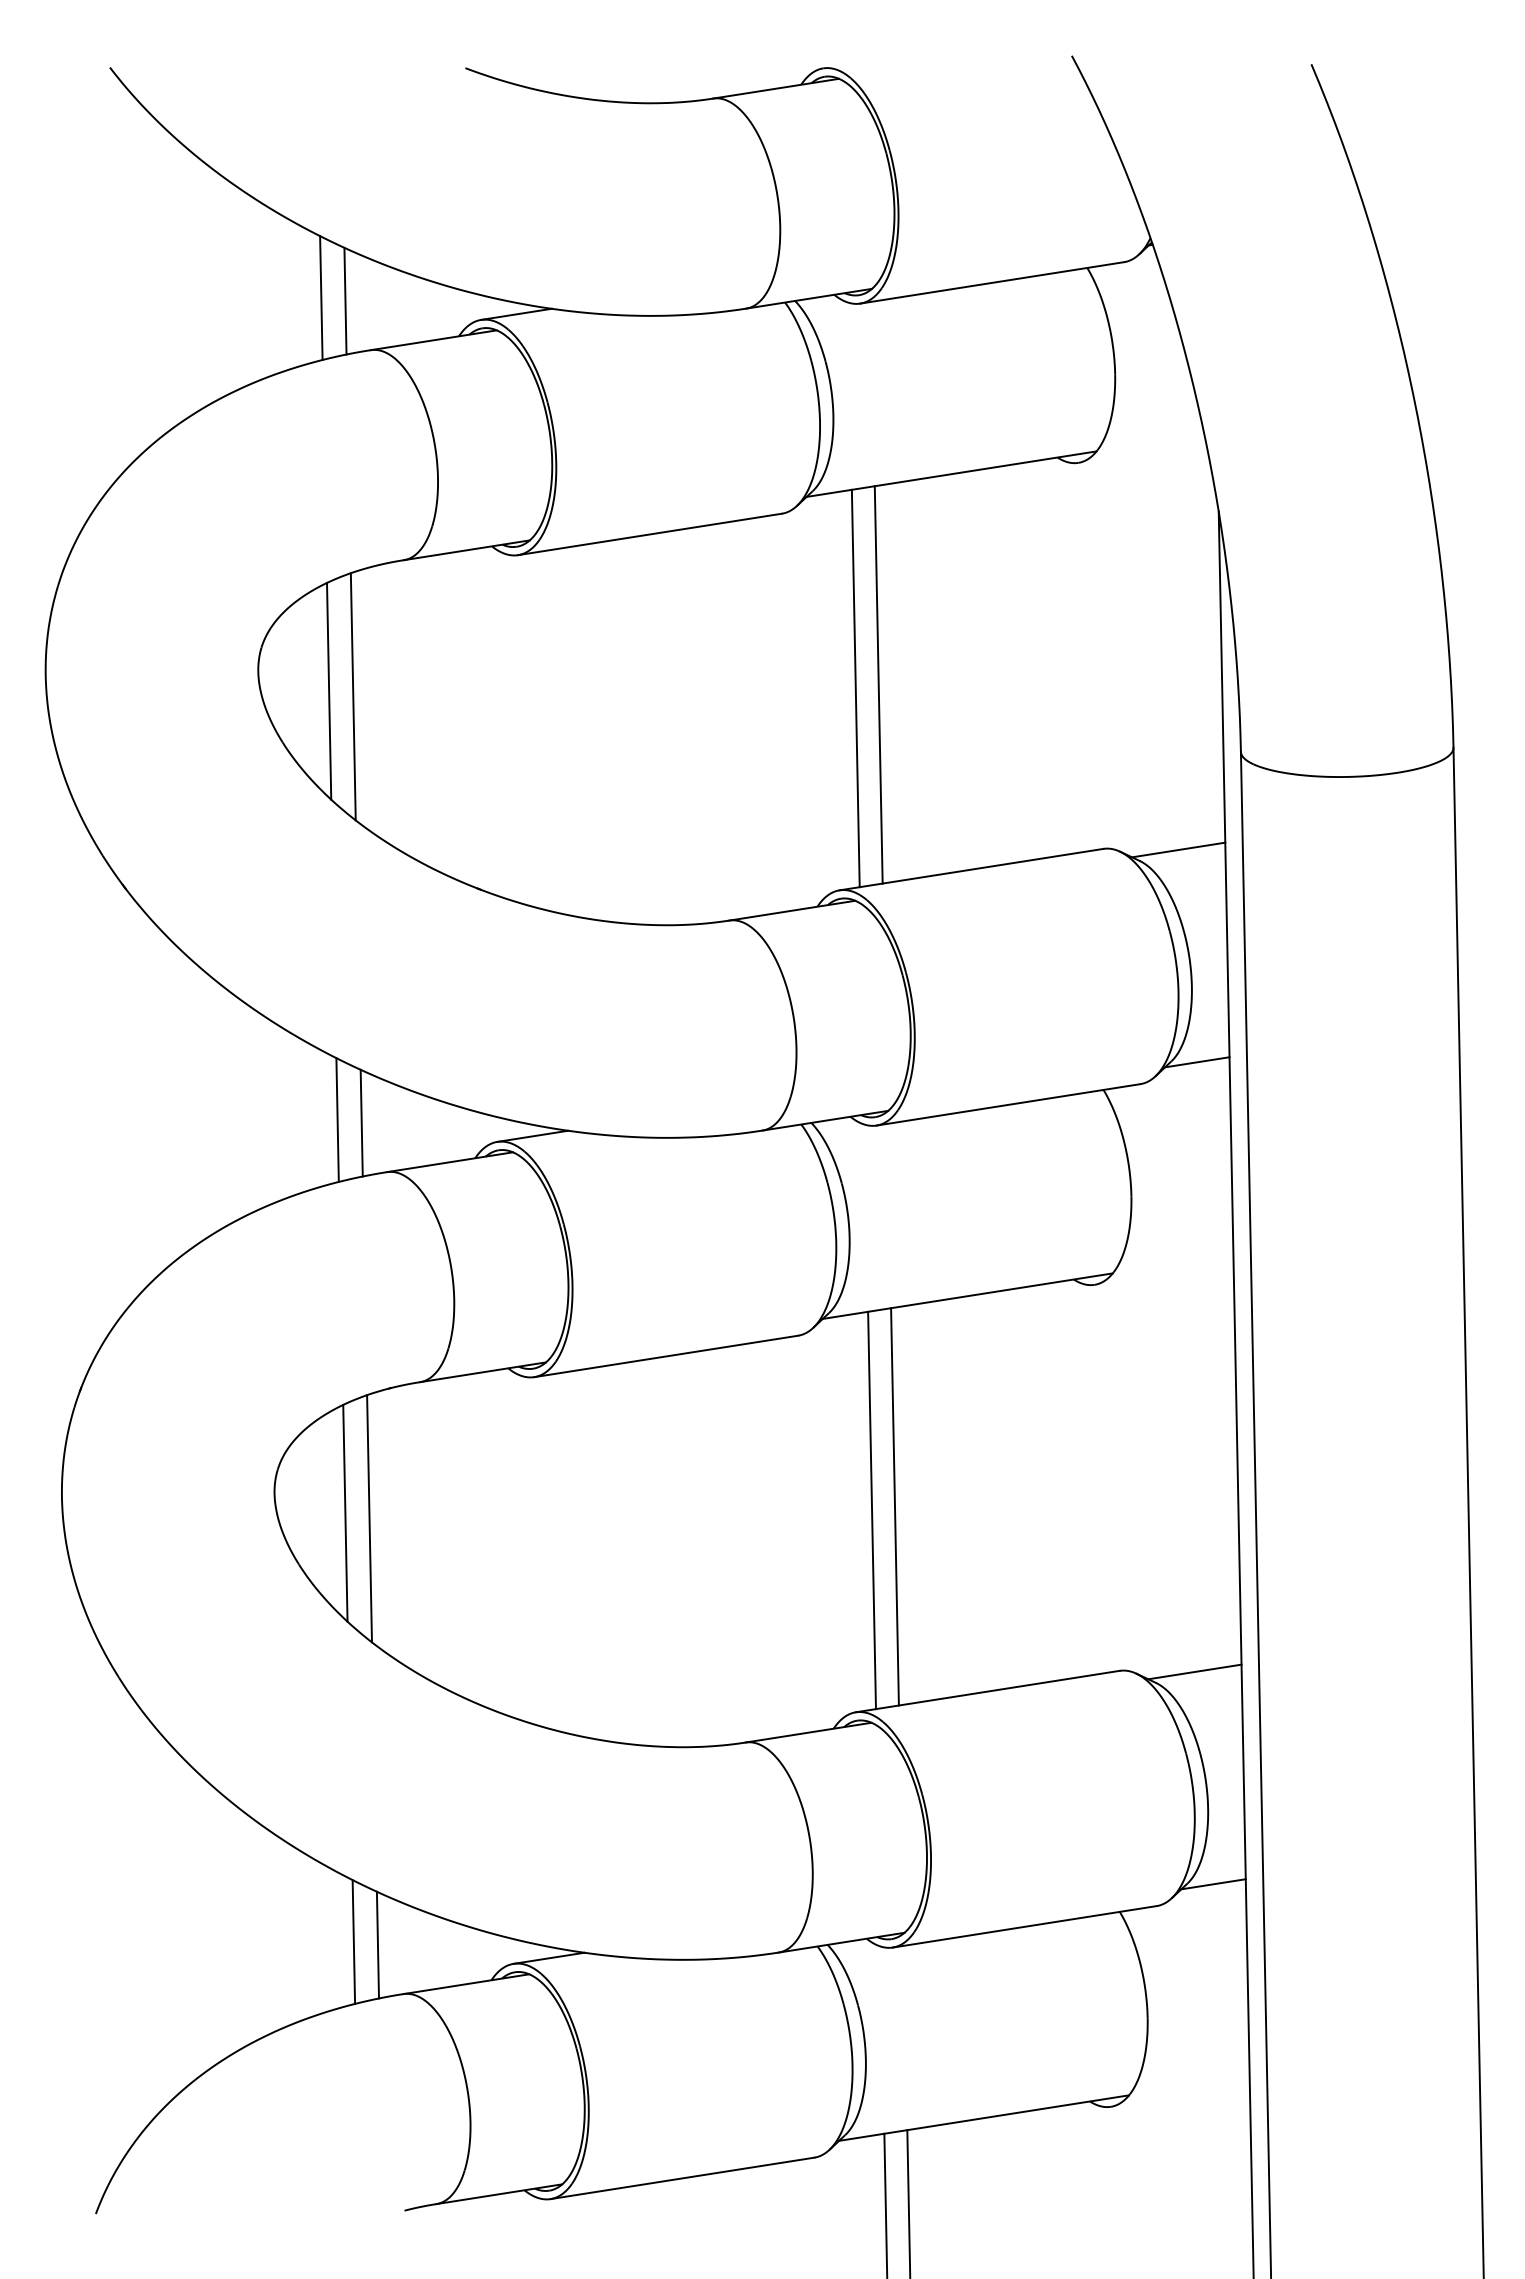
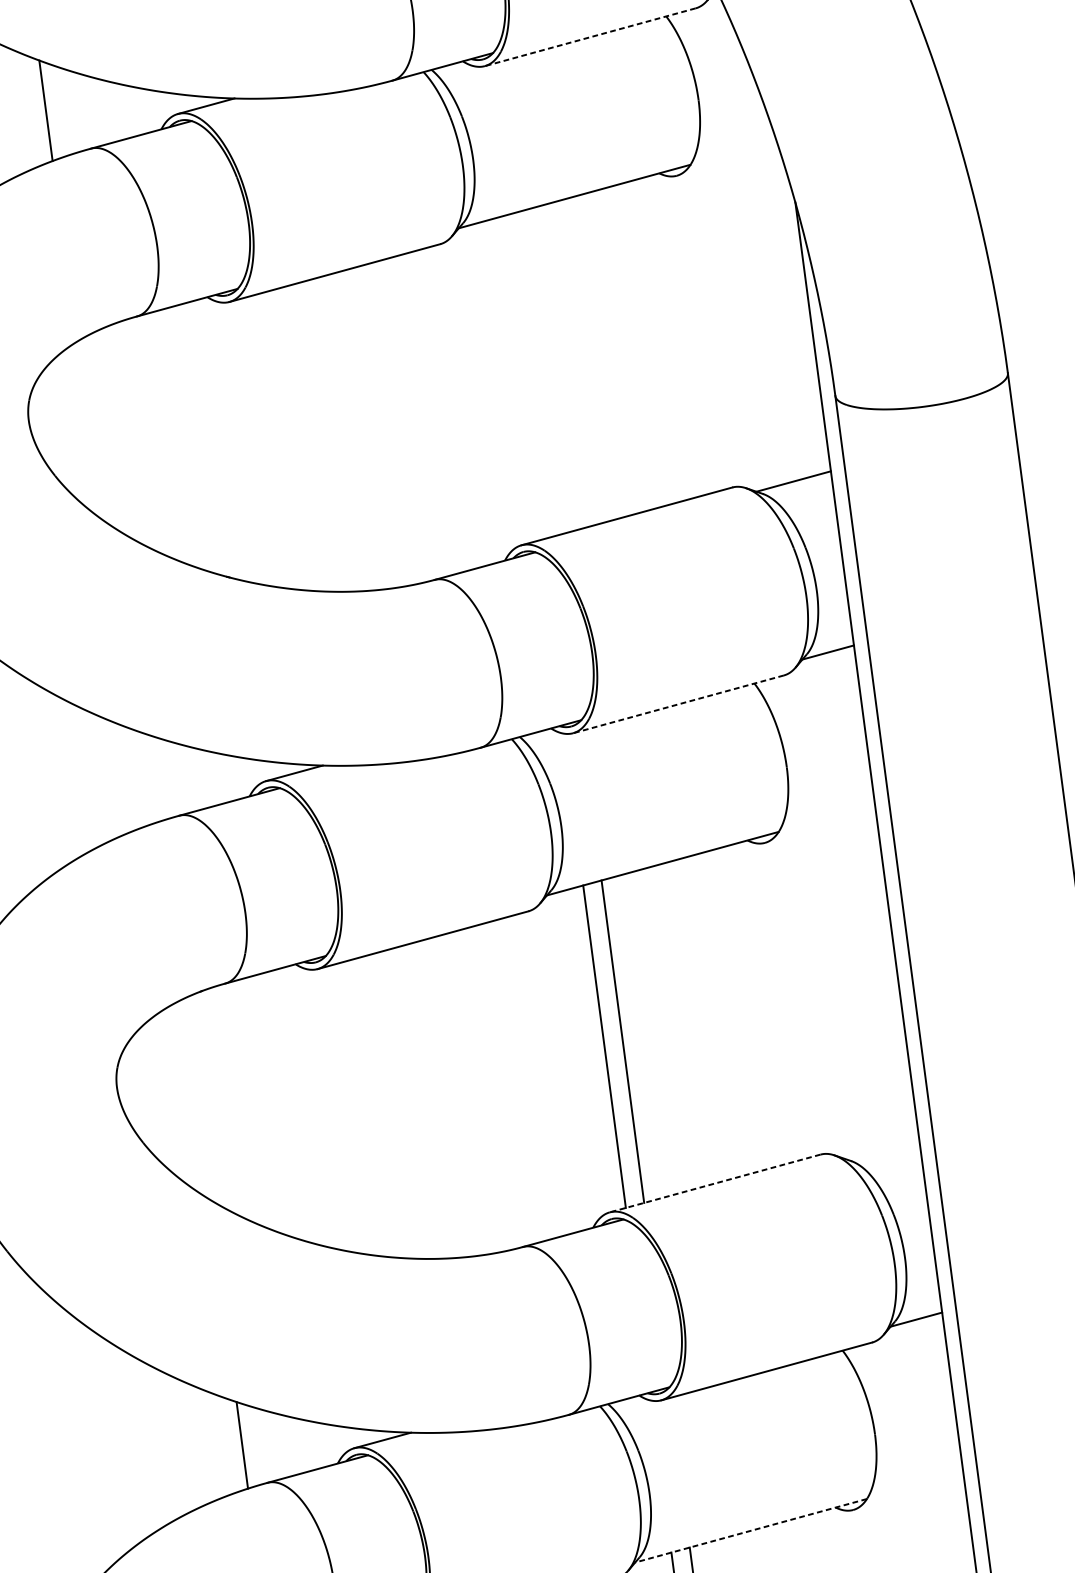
line: (992, 282) -> (590, 36), solid -> dashed
line: (345, 300) -> (65, 110), removed
line: (878, 684) -> (534, 374), removed
line: (855, 688) -> (516, 379), removed
line: (329, 690) -> (88, 429), removed
line: (352, 696) -> (107, 432), removed
line: (1008, 1104) -> (678, 704), solid -> dashed
line: (337, 1119) -> (134, 777), removed
line: (361, 1122) -> (153, 777), removed
line: (345, 1512) -> (176, 1096), removed
line: (369, 1518) -> (196, 1099), removed
line: (1194, 1671) -> (881, 1148), removed
line: (987, 1691) -> (714, 1183), solid -> dashed
line: (353, 1941) -> (222, 1444), removed
line: (984, 2118) -> (751, 1531), solid -> dashed

